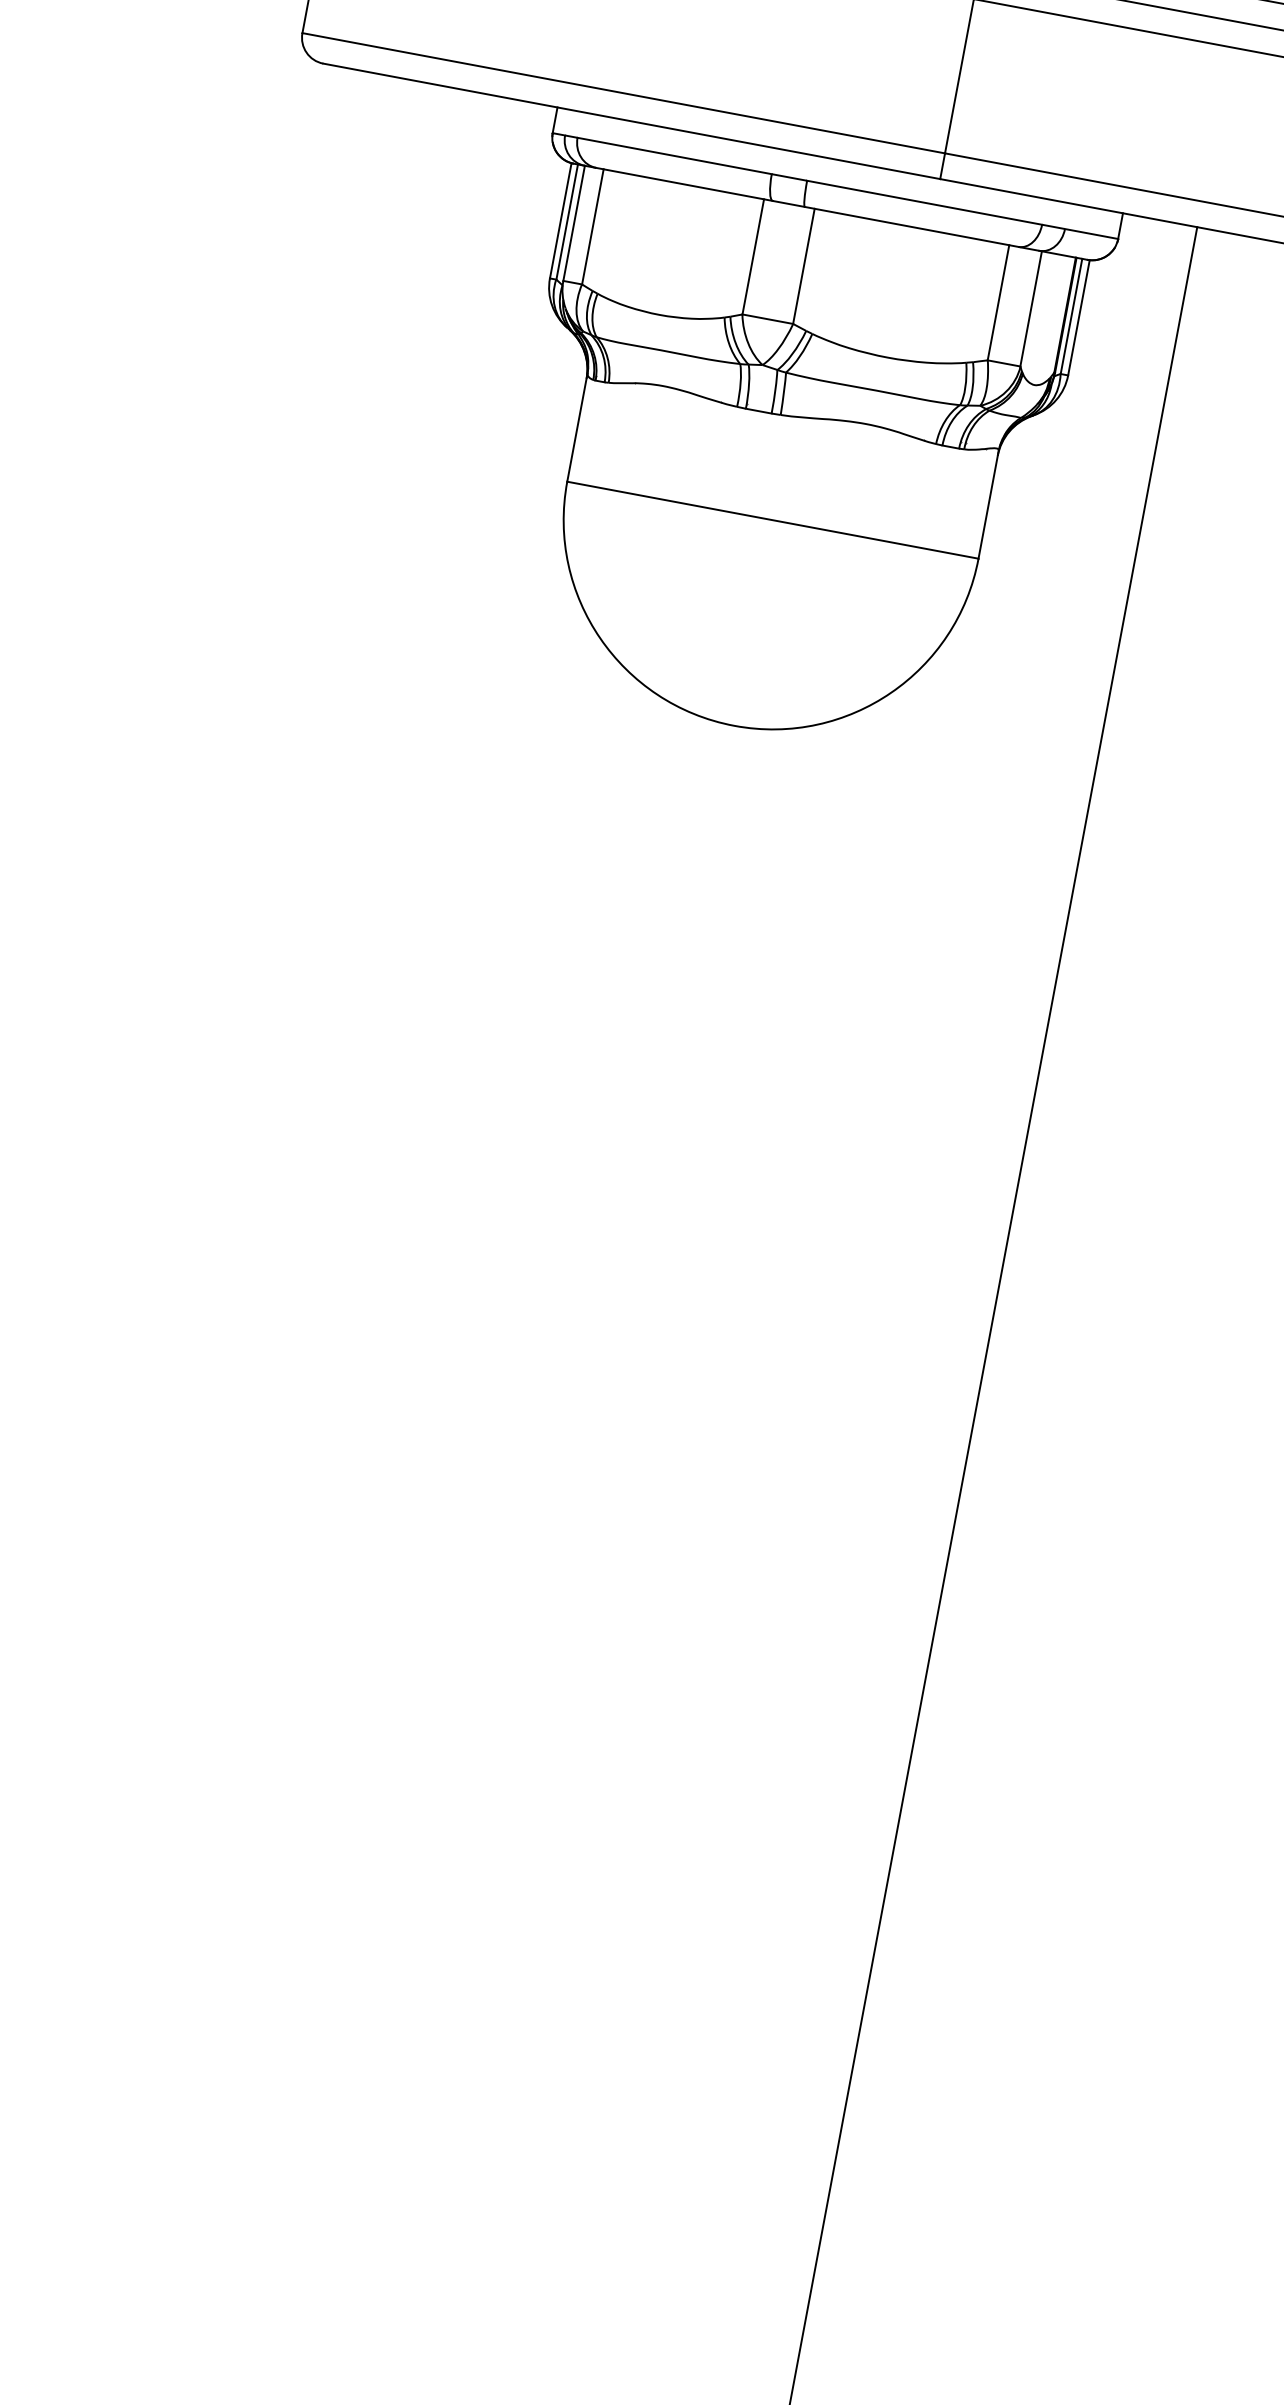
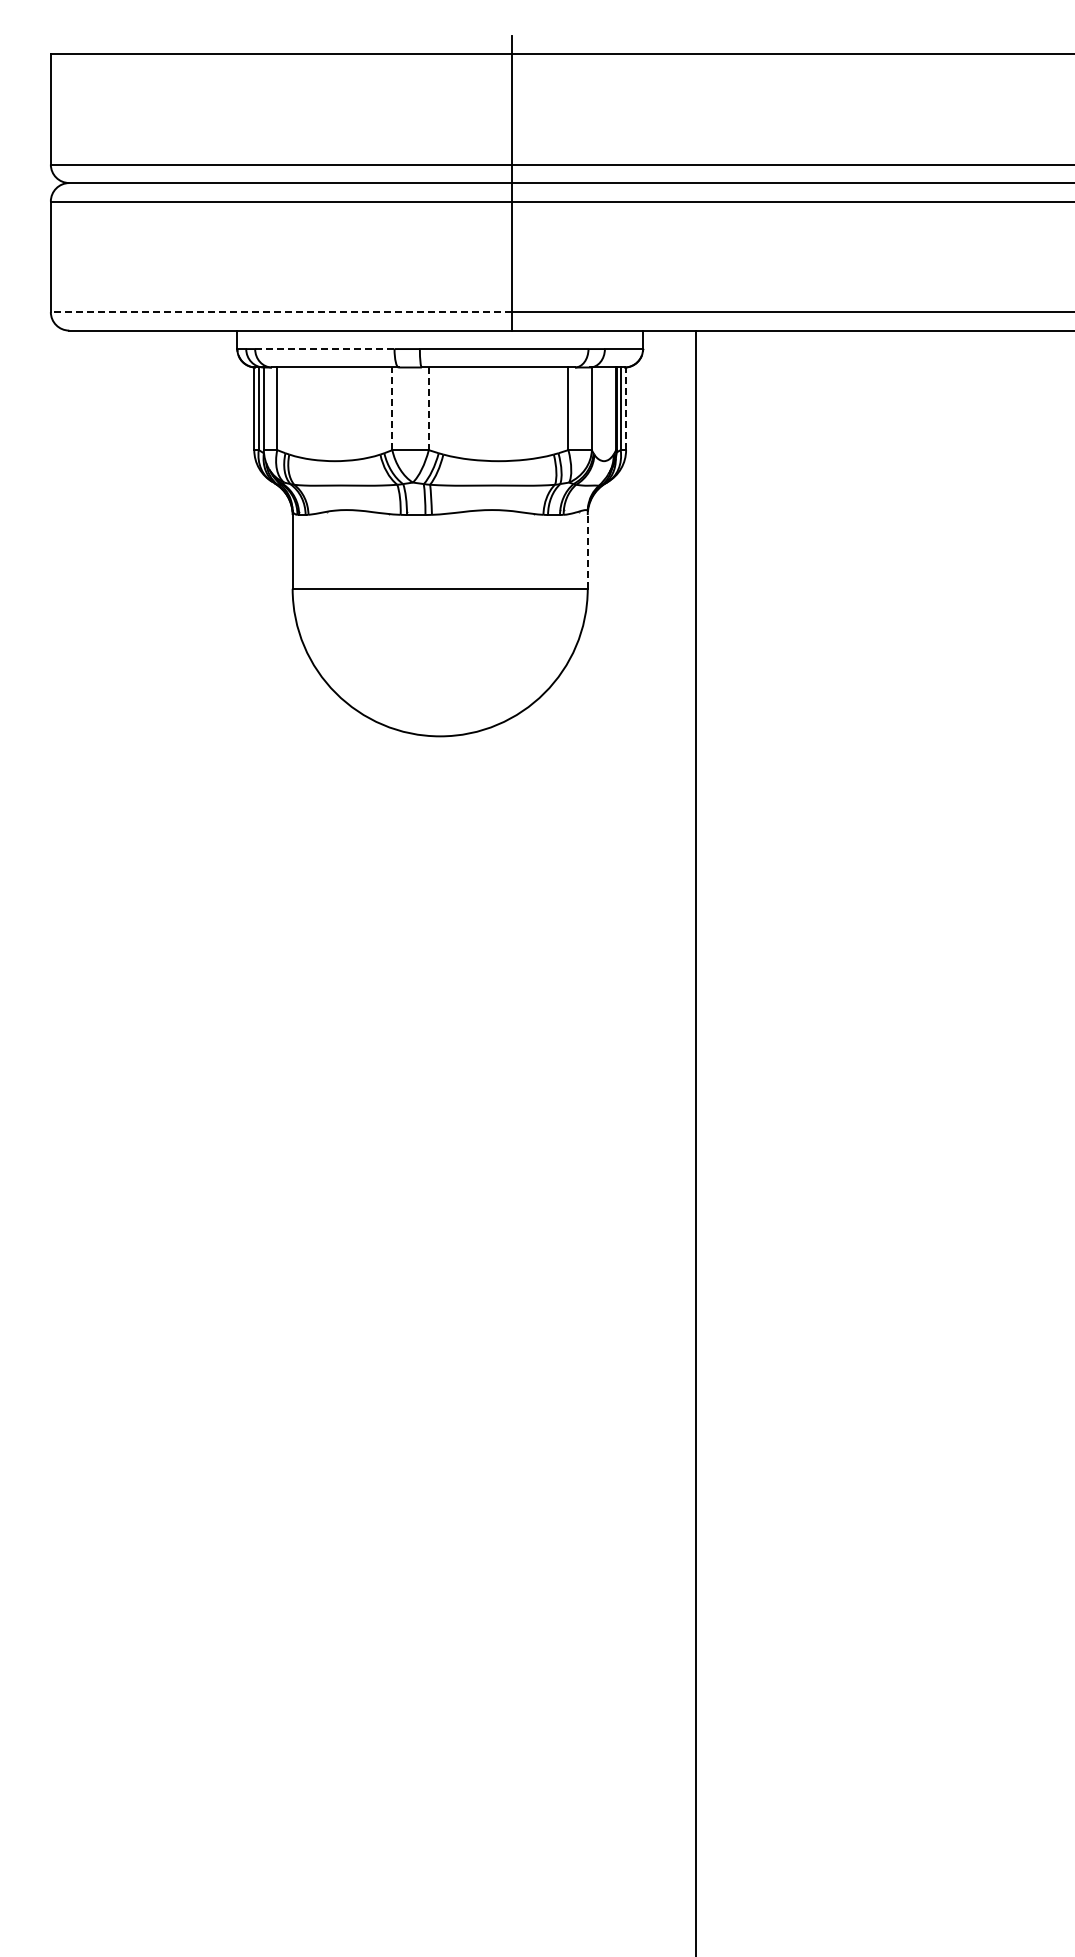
line: (623, 93) -> (281, 312), solid -> dashed
line: (674, 156) -> (324, 349), solid -> dashed
line: (753, 256) -> (392, 408), solid -> dashed
line: (803, 267) -> (428, 409), solid -> dashed
line: (1079, 317) -> (626, 408), solid -> dashed
line: (988, 505) -> (587, 550), solid -> dashed

